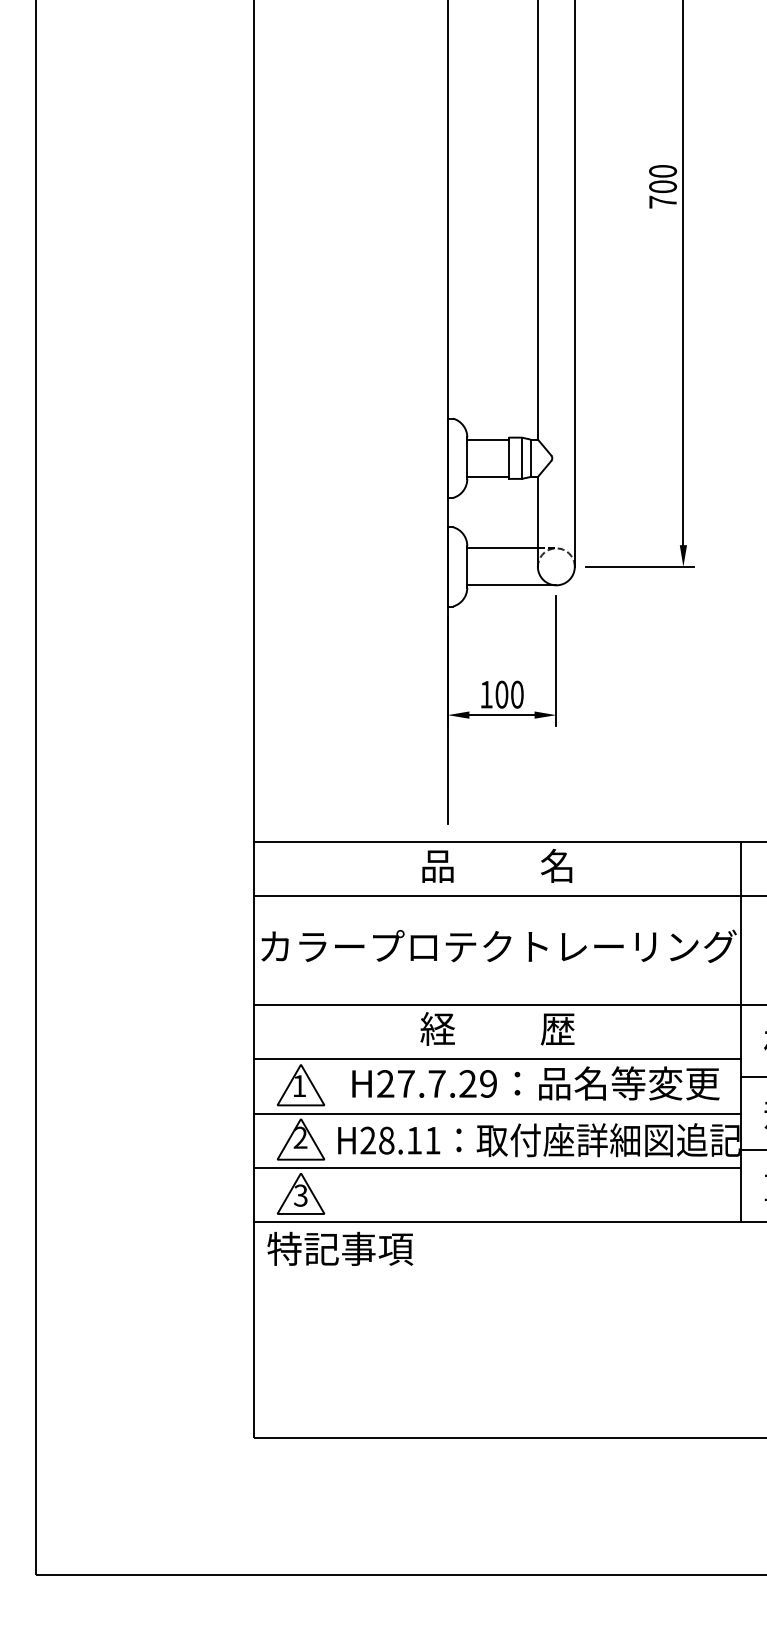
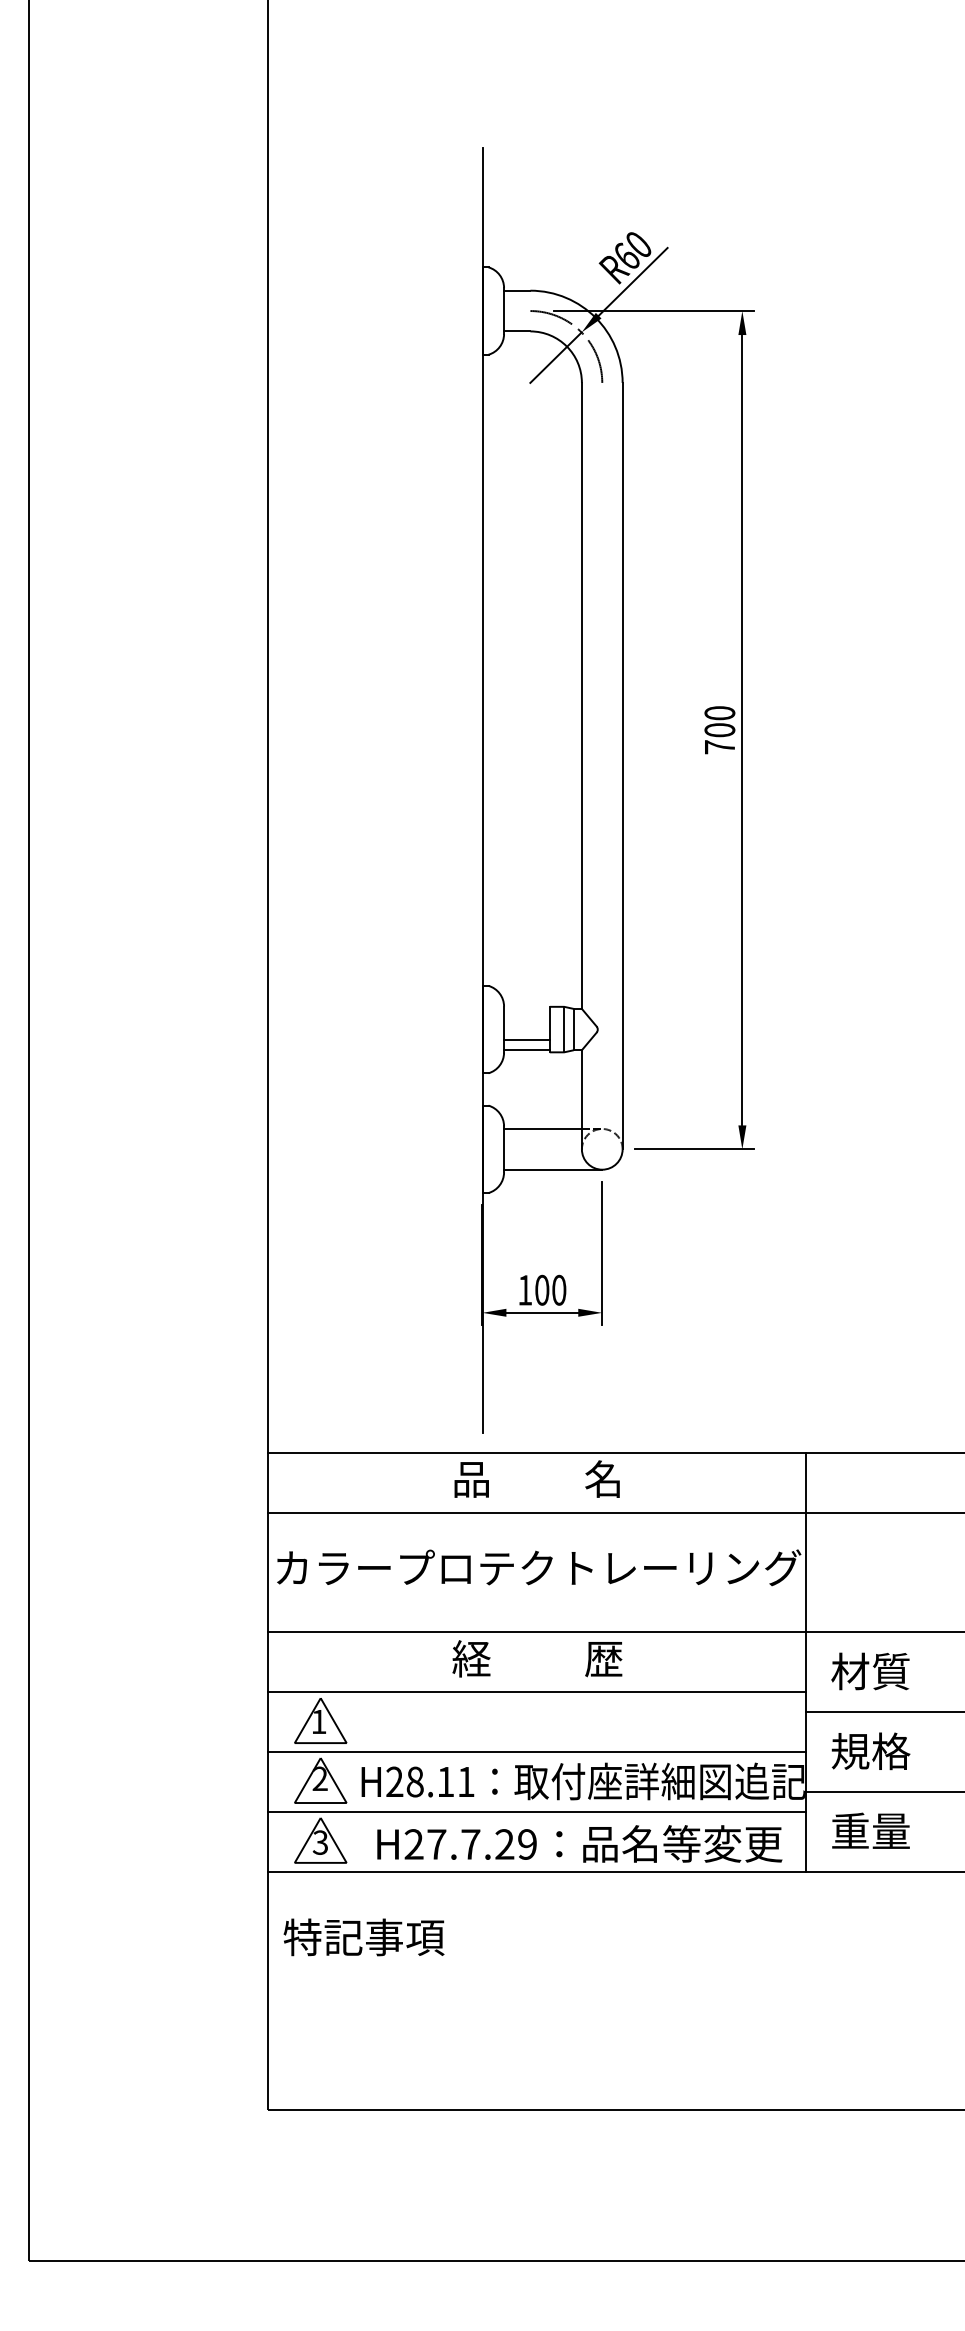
line: (487, 440) -> (526, 1040), moved
text: (535, 1083) -> (579, 1843), moved
text: (339, 1249) -> (363, 1937), moved

